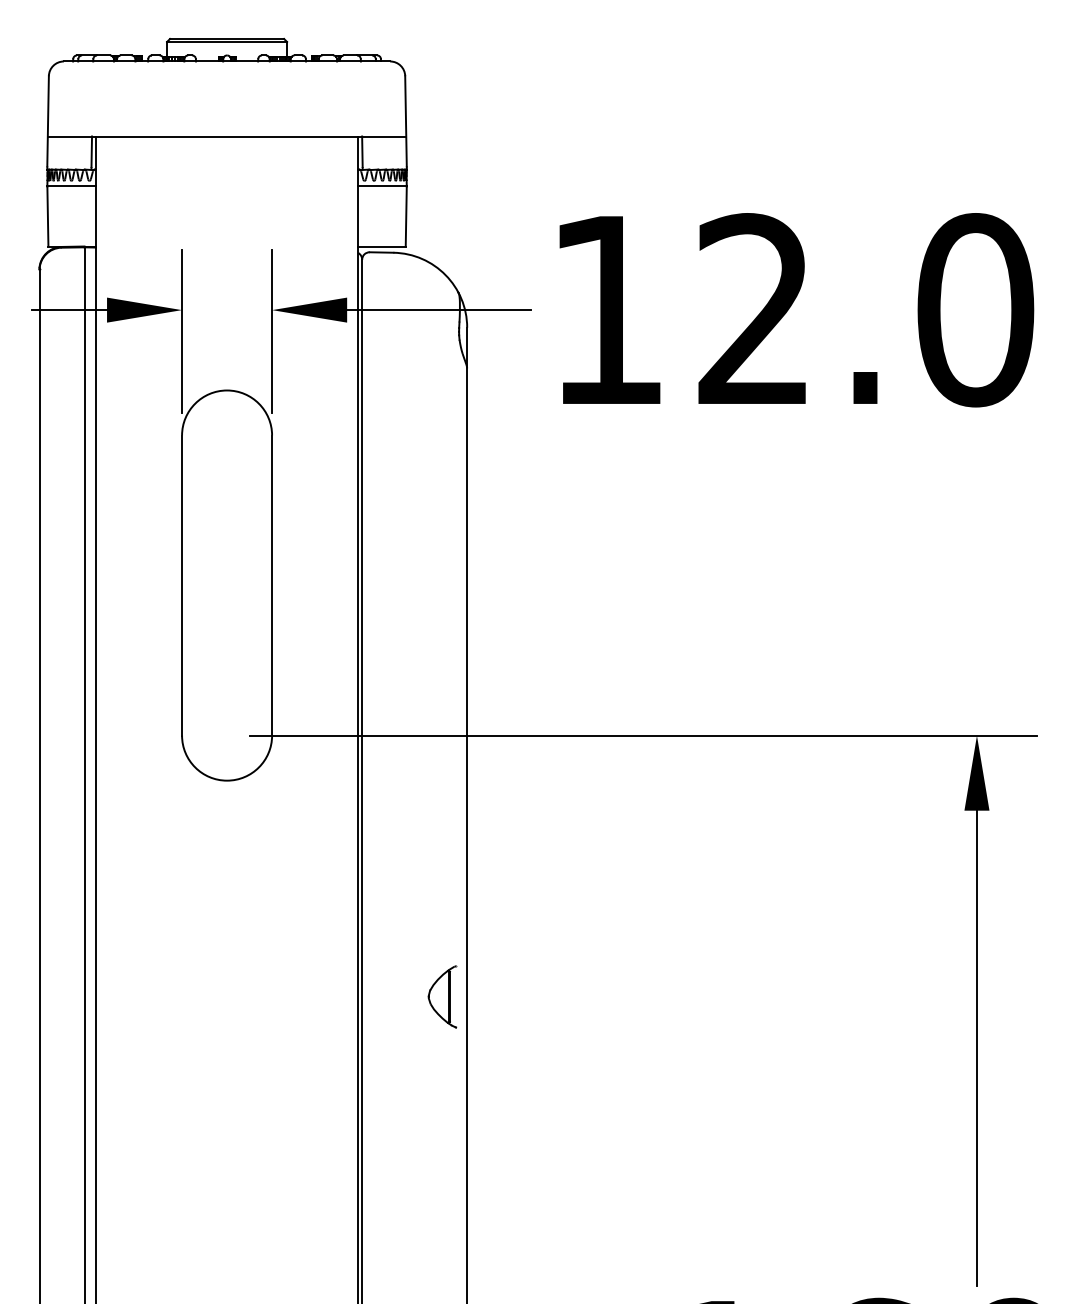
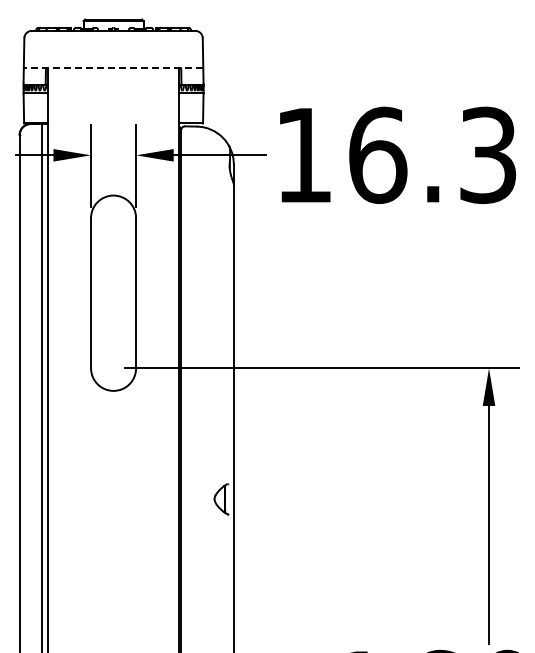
line: (226, 136) -> (113, 68), solid -> dashed
text: (866, 310) -> (433, 155), 12.0 -> 16.3

